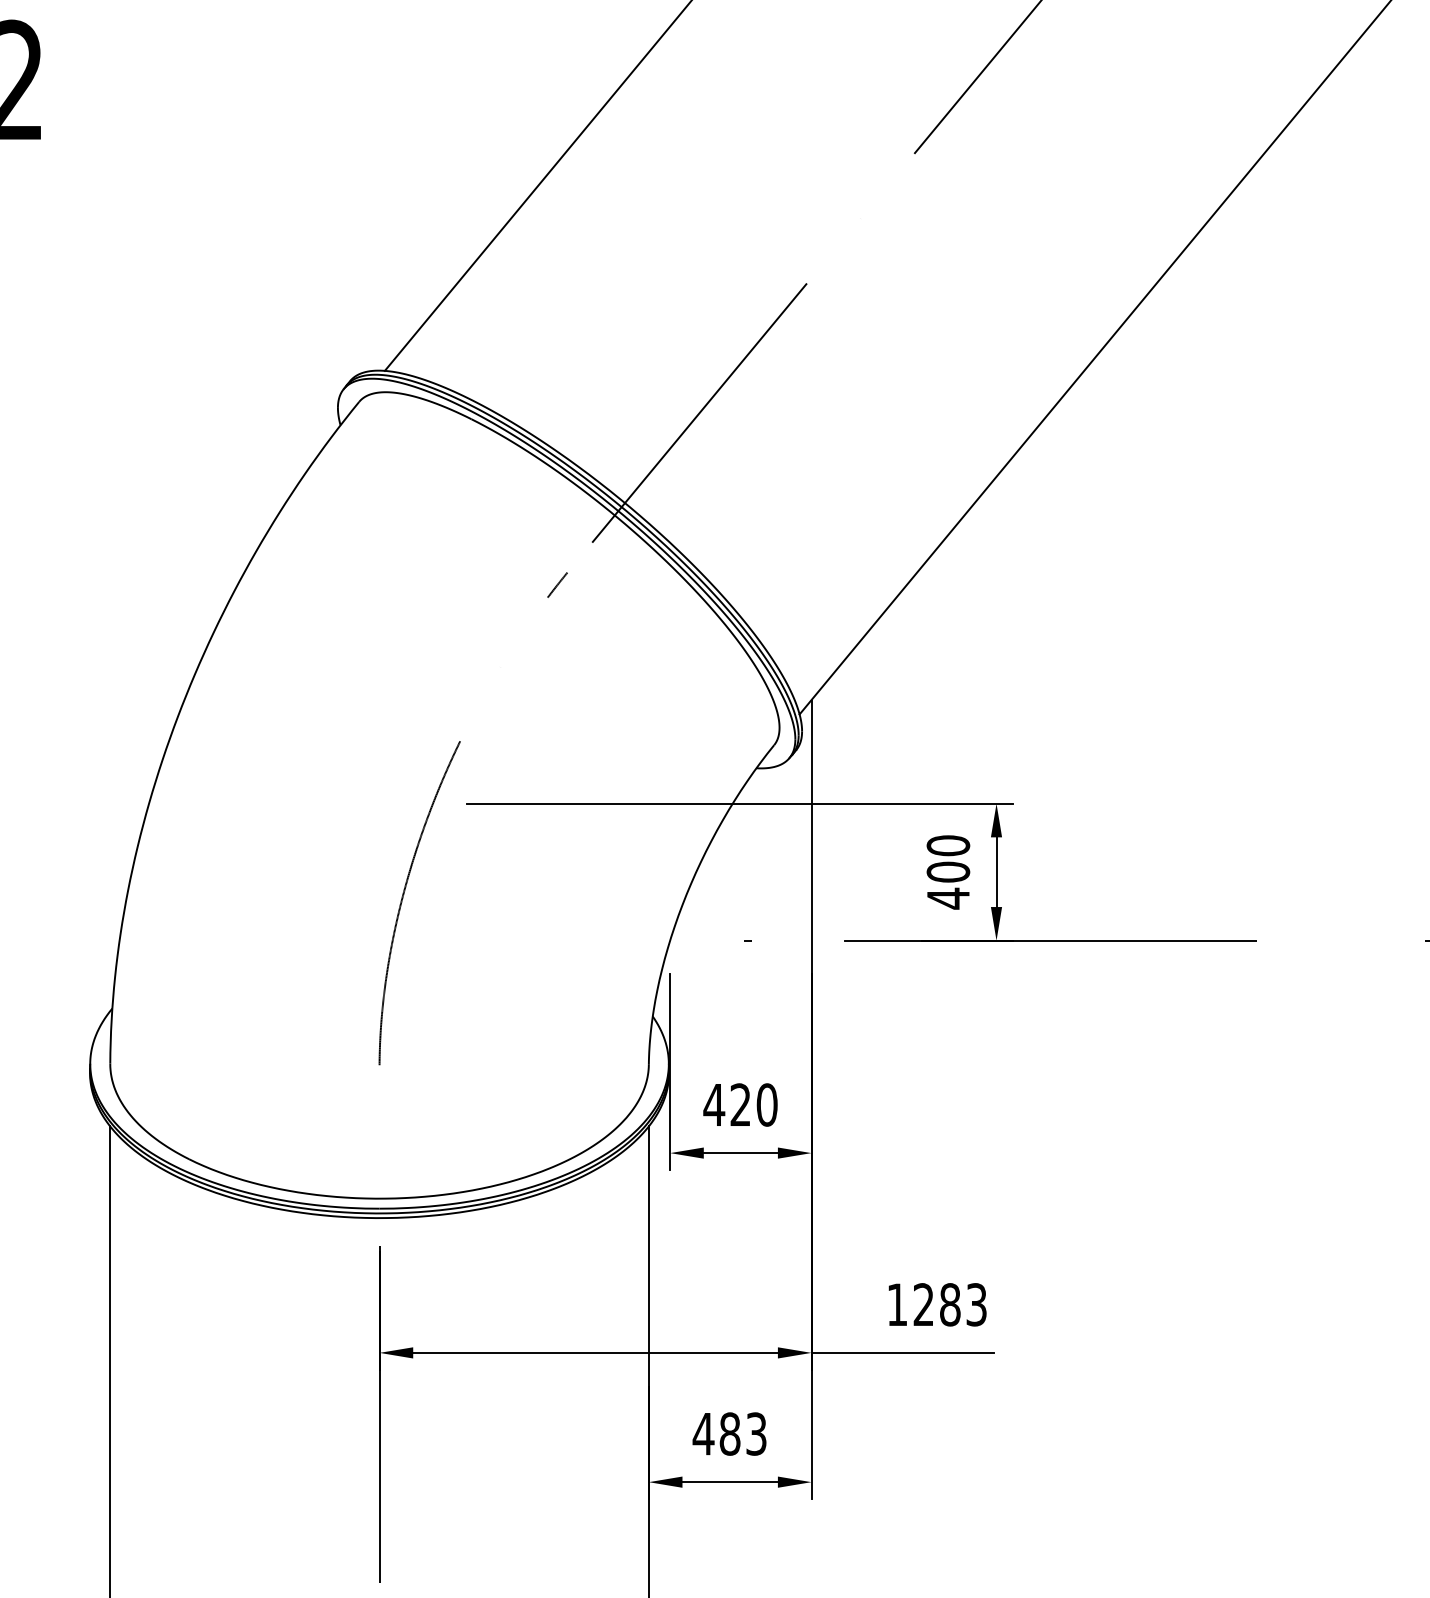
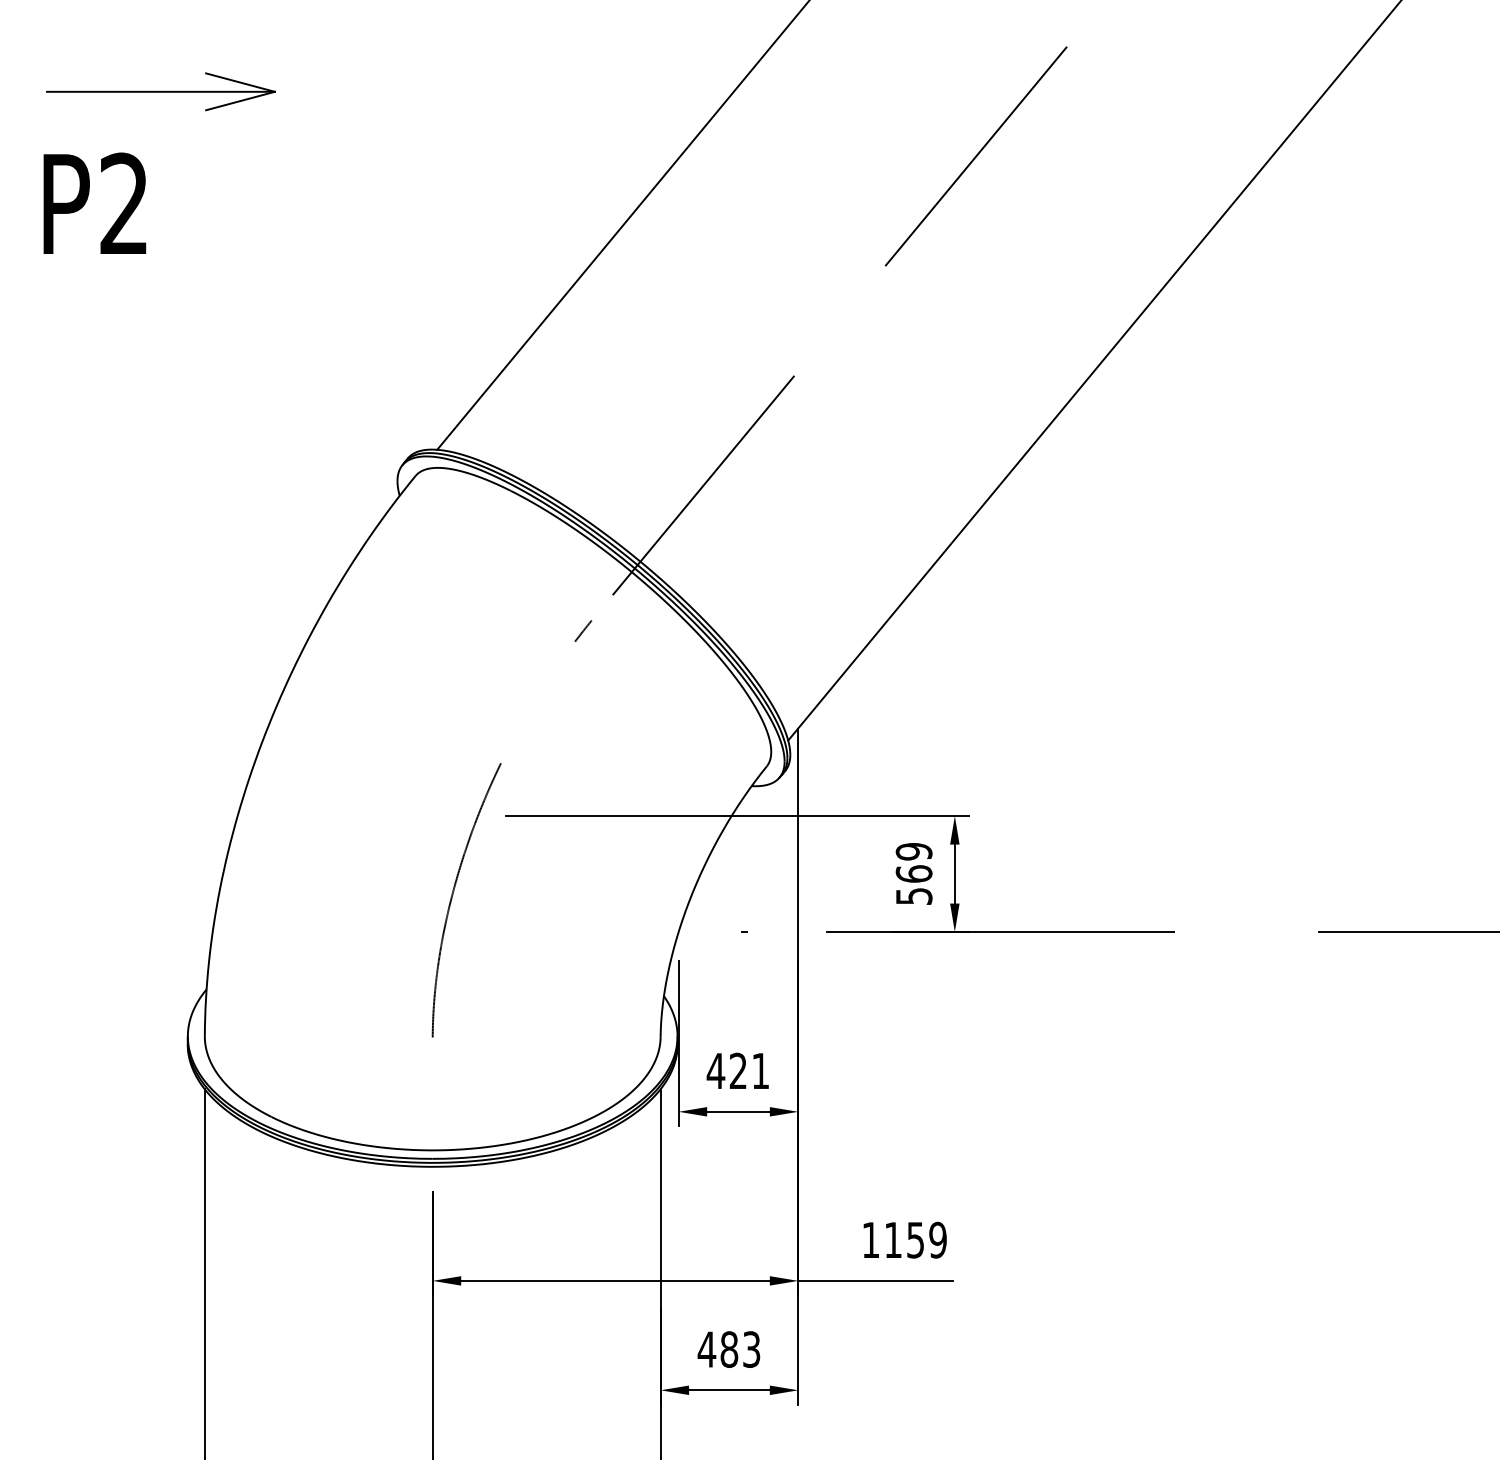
text: (947, 871) -> (913, 873), 400 -> 569
text: (766, 1104) -> (760, 1070), 420 -> 421
text: (950, 1303) -> (915, 1239), 1283 -> 1159

